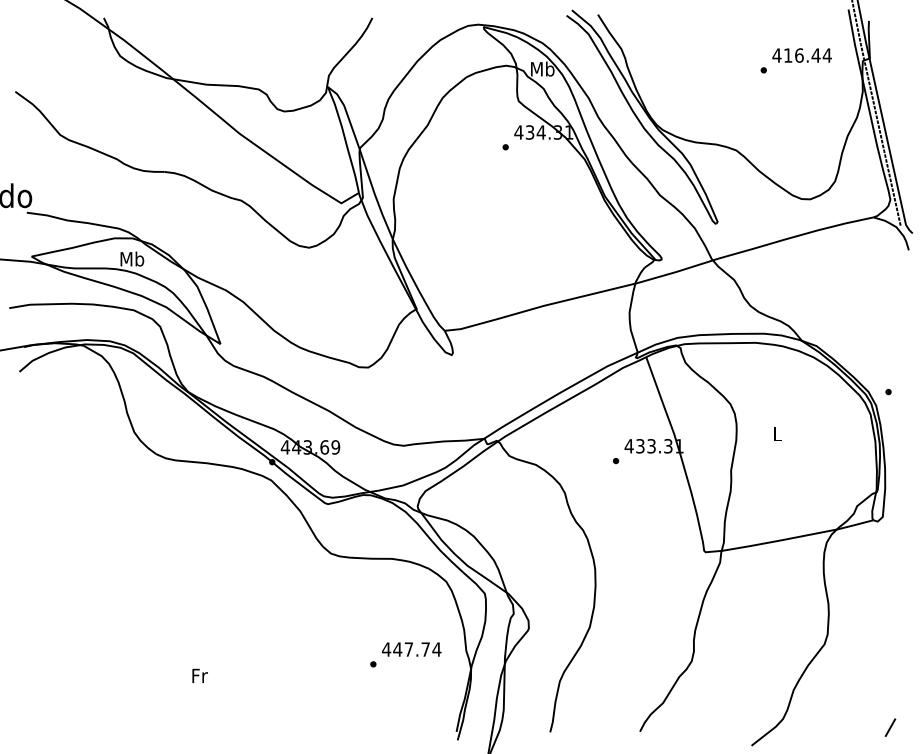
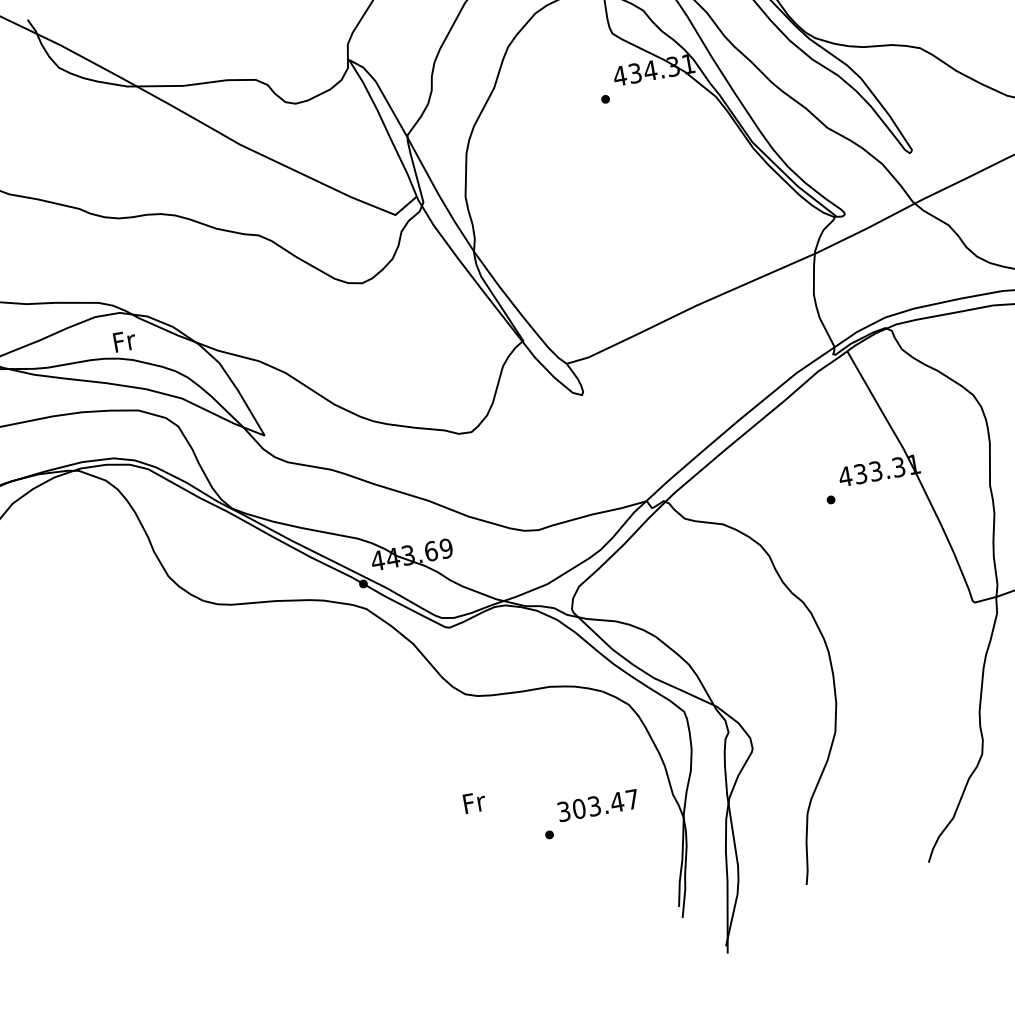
text: (132, 258) -> (124, 340), Mb -> Fr
text: (411, 649) -> (597, 805), 447.74 -> 303.47
text: (199, 675) -> (473, 802), moved

